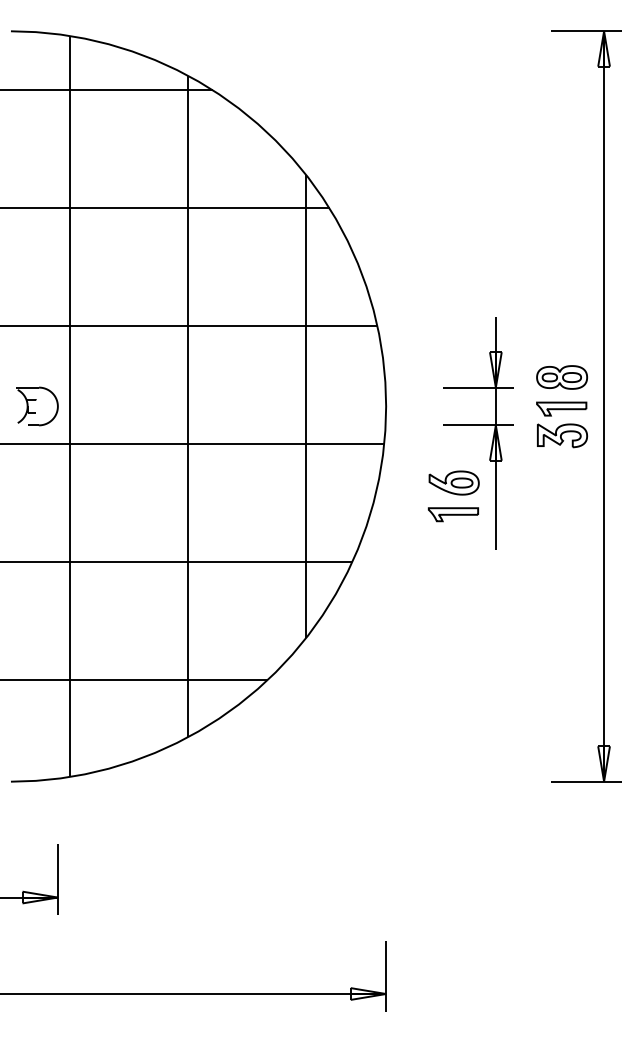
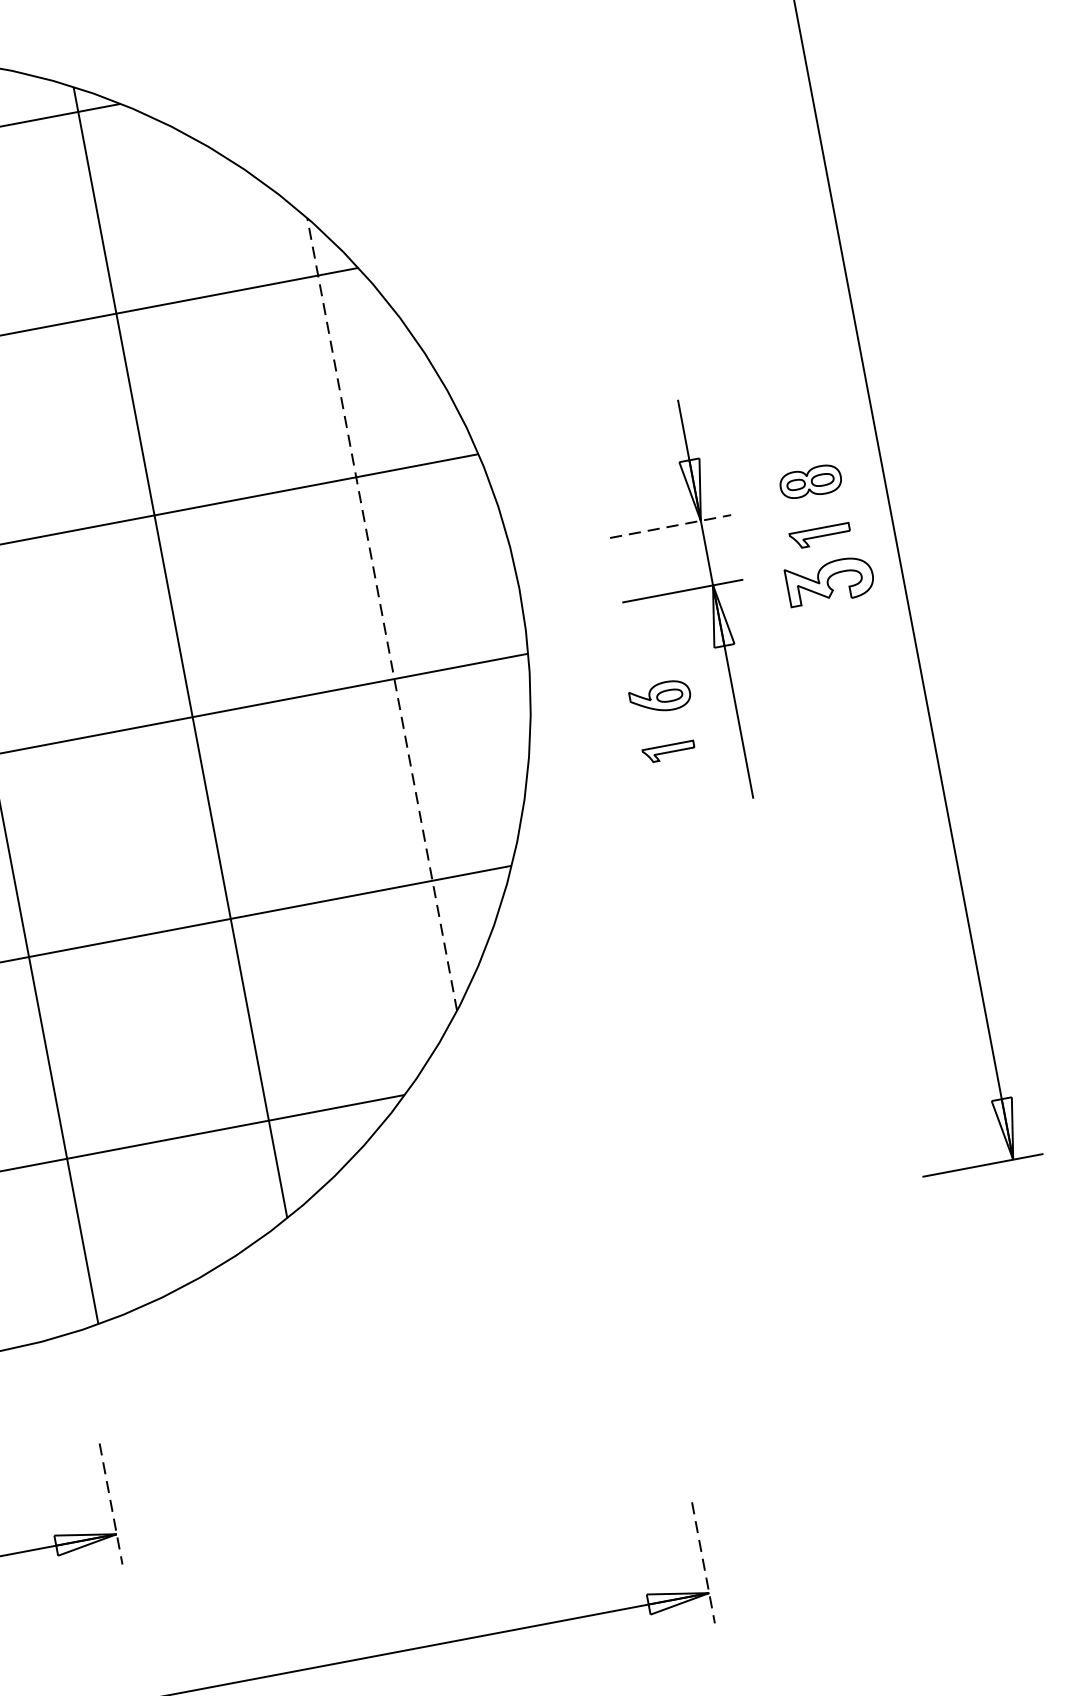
part: (561, 377) -> (809, 482), size x0.7
line: (478, 387) -> (671, 526), solid -> dashed
line: (305, 406) -> (381, 614), solid -> dashed
part: (561, 408) -> (819, 535), size x0.7
part: (453, 482) -> (659, 696), size x0.7
part: (452, 514) -> (667, 751), size x0.6
line: (57, 880) -> (110, 1505), solid -> dashed
line: (386, 976) -> (704, 1563), solid -> dashed

